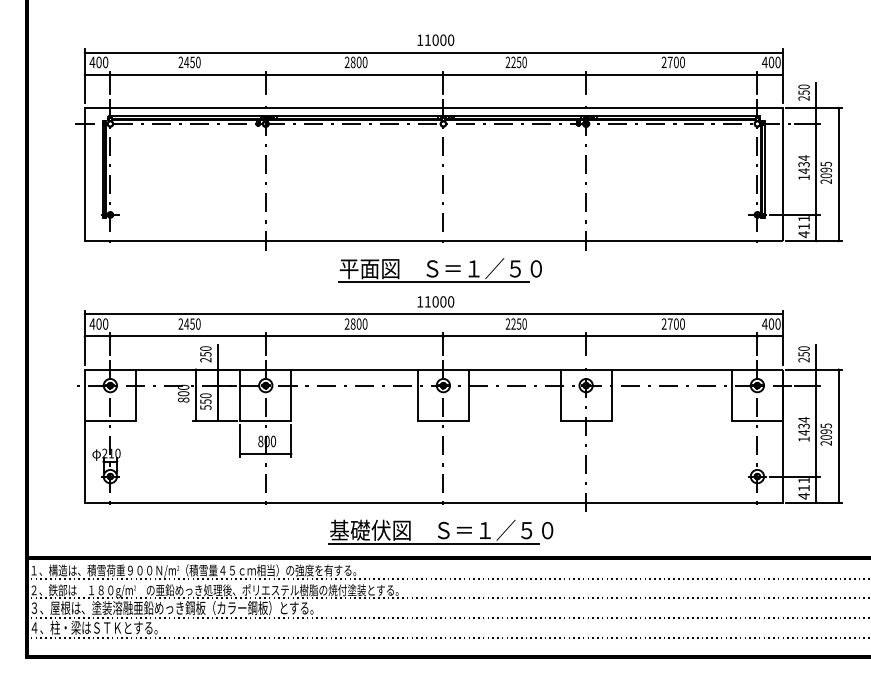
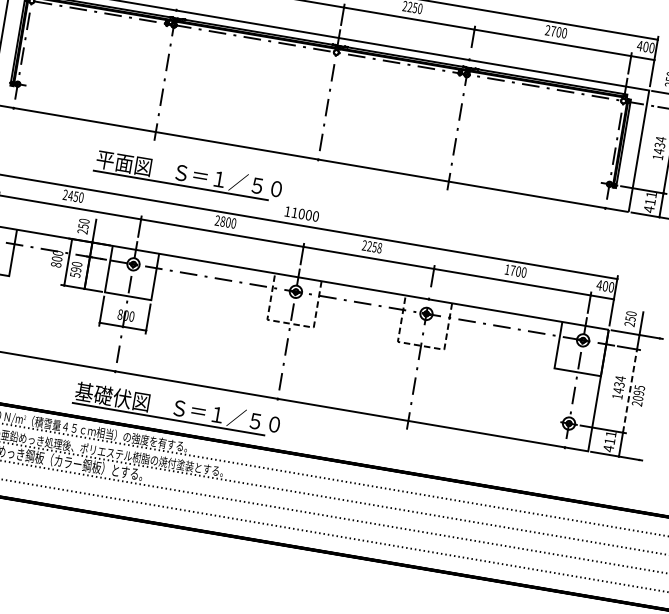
part: (439, 270) -> (187, 175), moved
text: (663, 323) -> (506, 269), 2700 -> 1700
text: (524, 324) -> (379, 248), 2250 -> 2258
text: (205, 401) -> (75, 269), 550 -> 590
line: (442, 420) -> (289, 323), solid -> dashed
line: (585, 420) -> (420, 345), solid -> dashed
line: (816, 430) -> (630, 390), solid -> dashed
line: (838, 435) -> (649, 398), removed
part: (440, 531) -> (176, 408), moved

